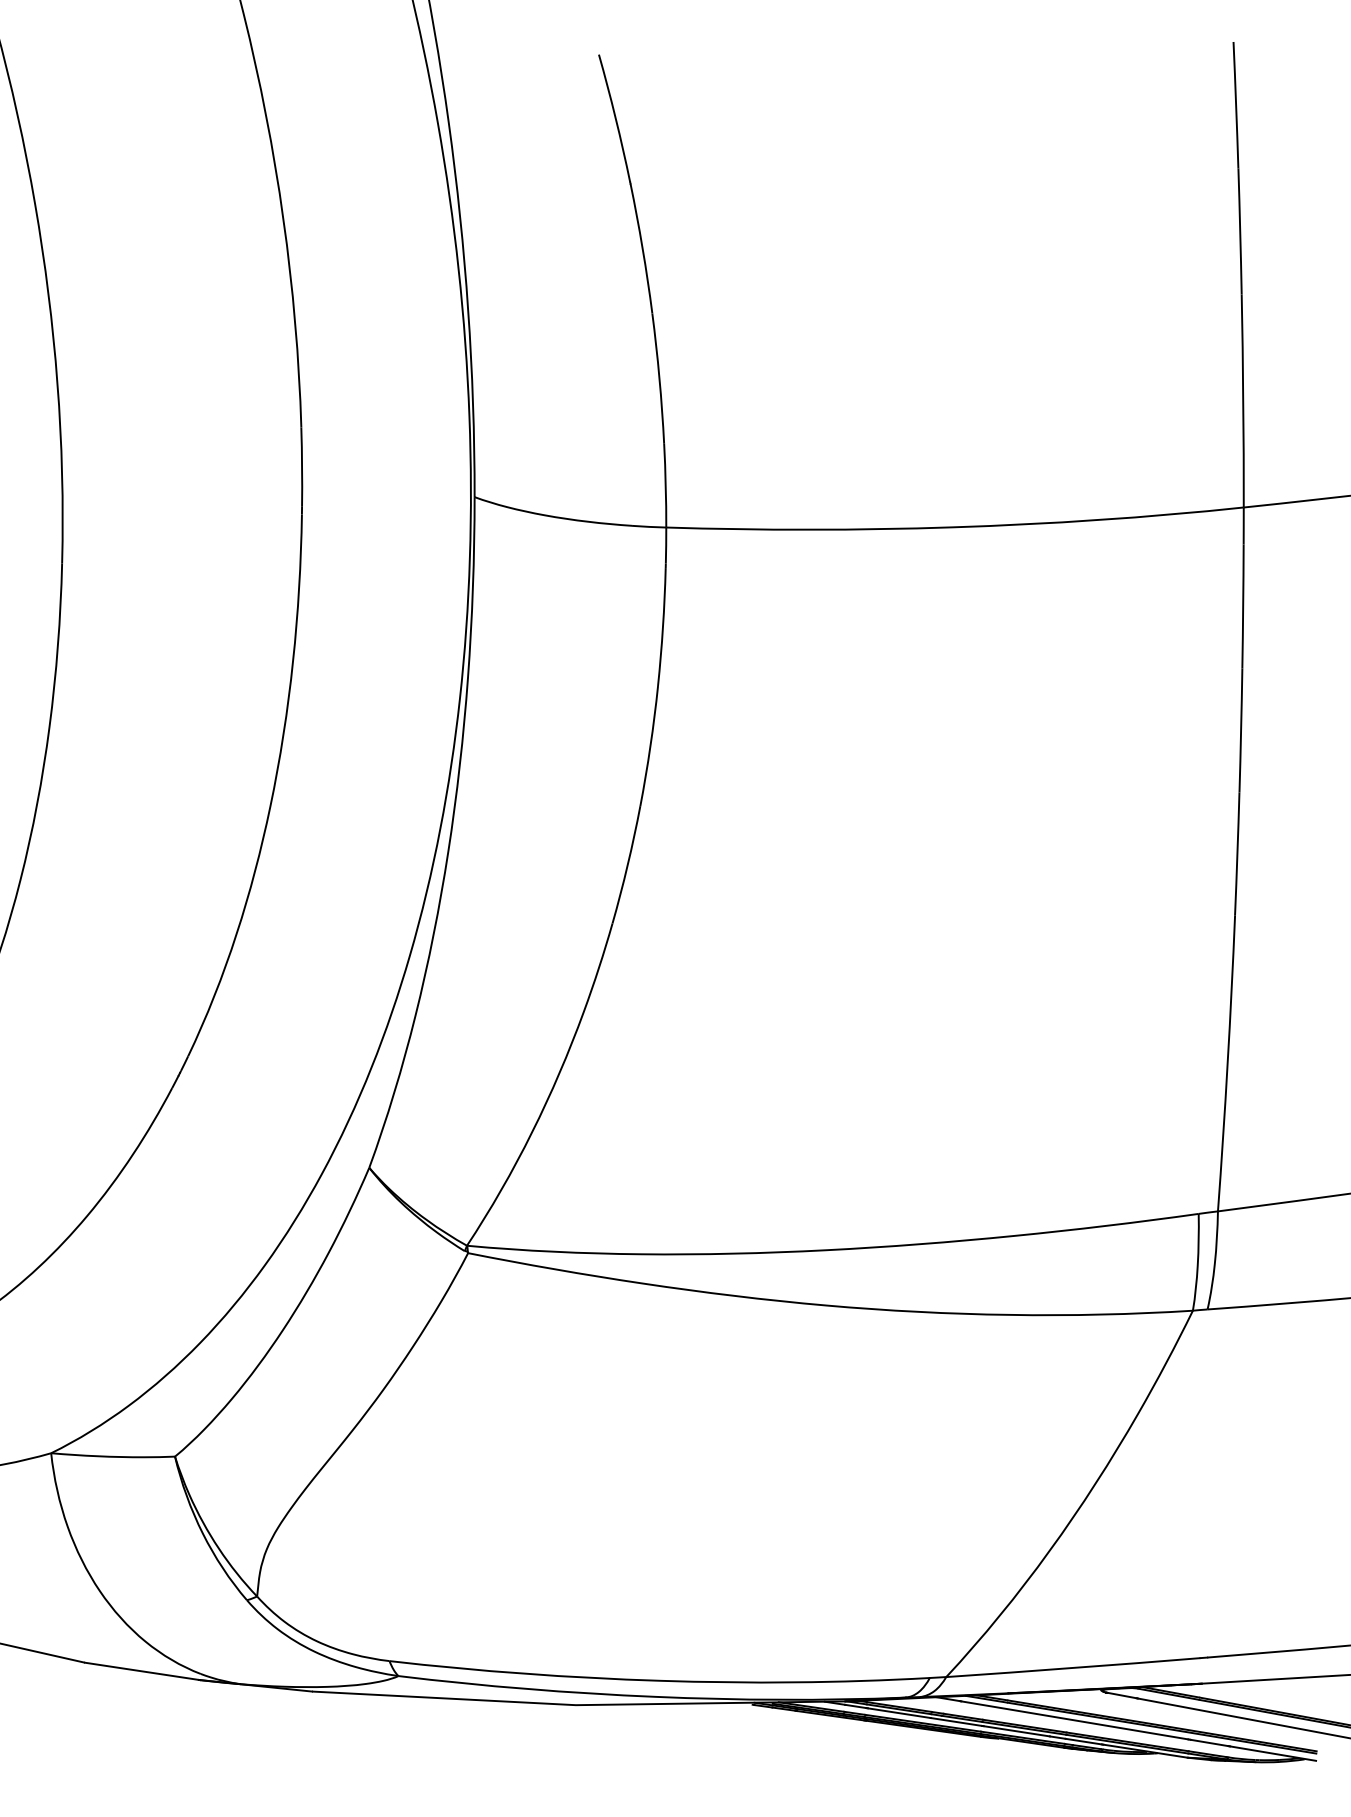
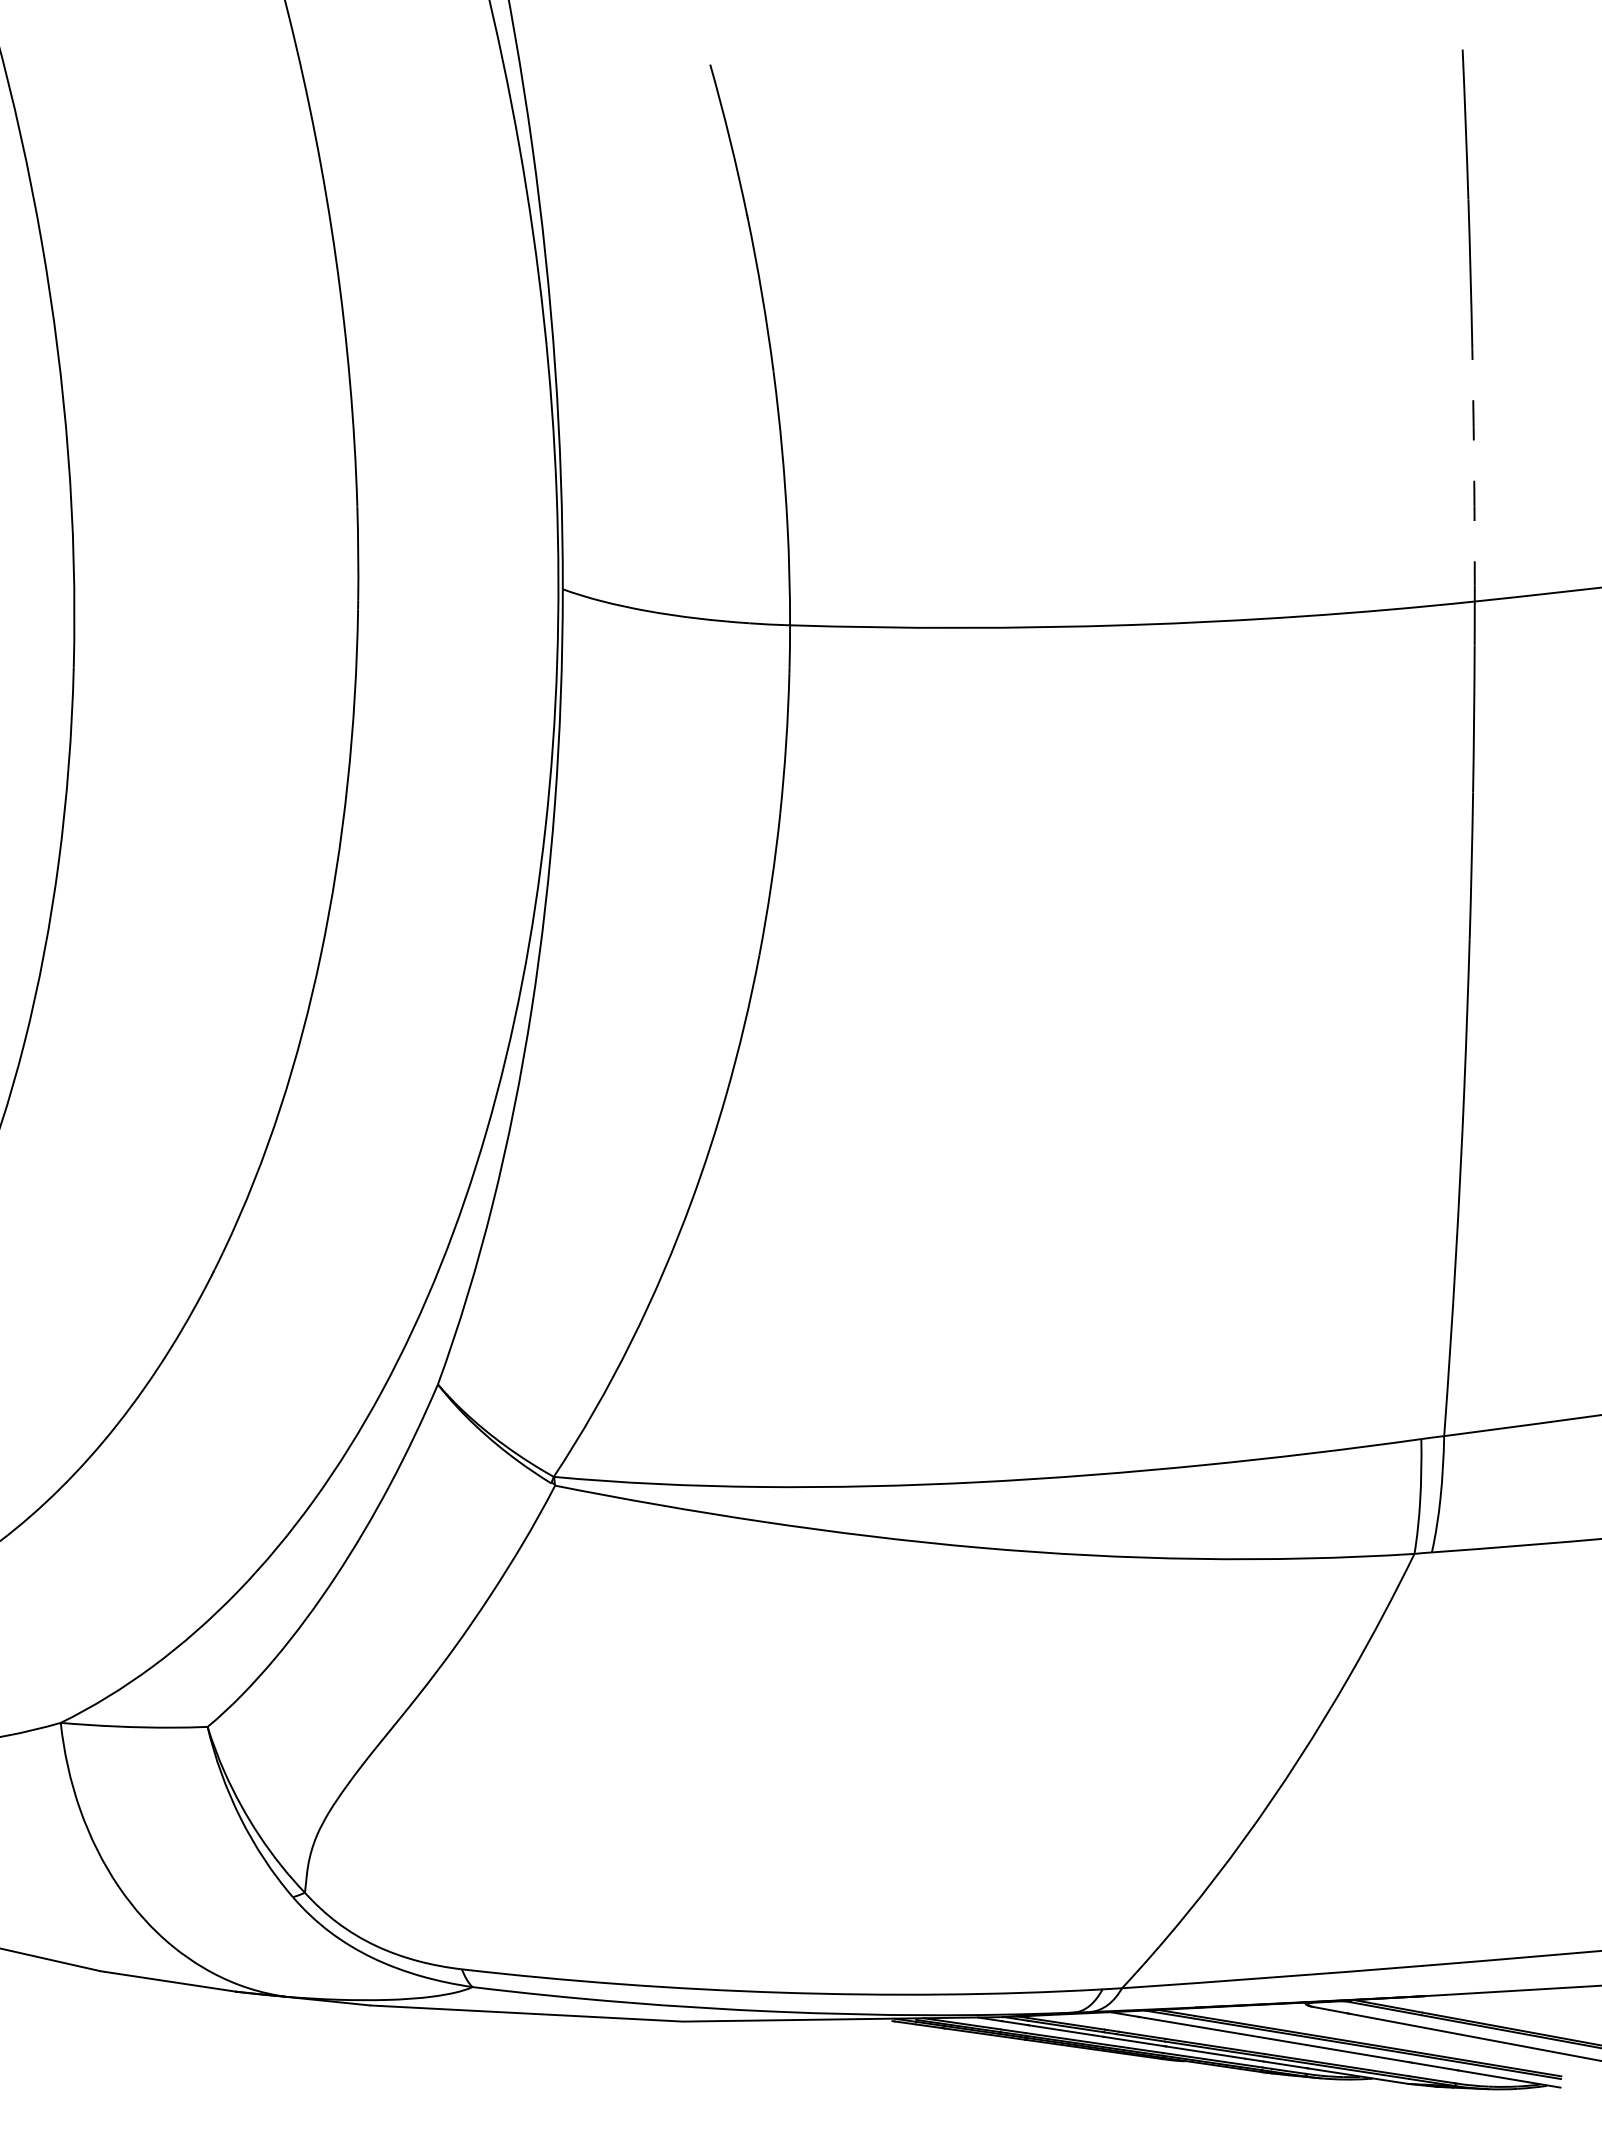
arc: (1243, 401) -> (1474, 475), solid -> dashed

